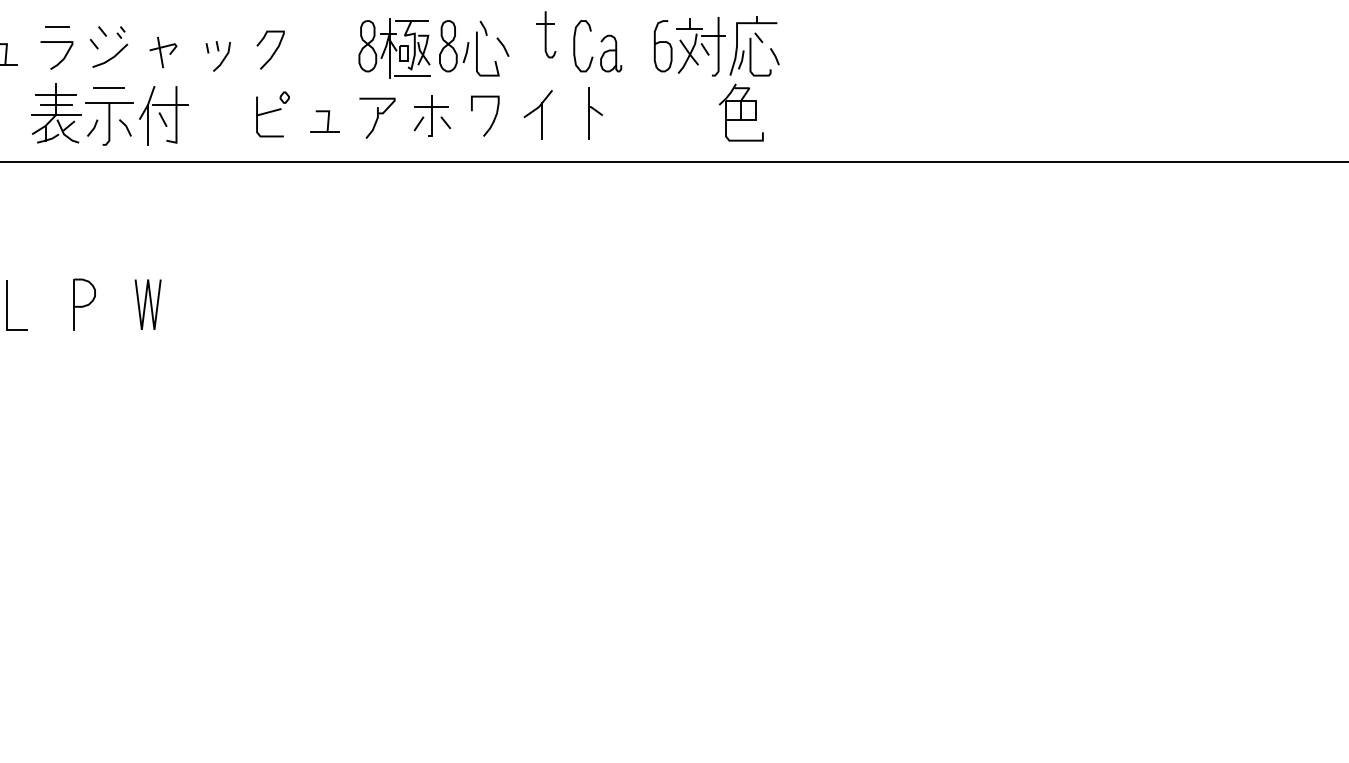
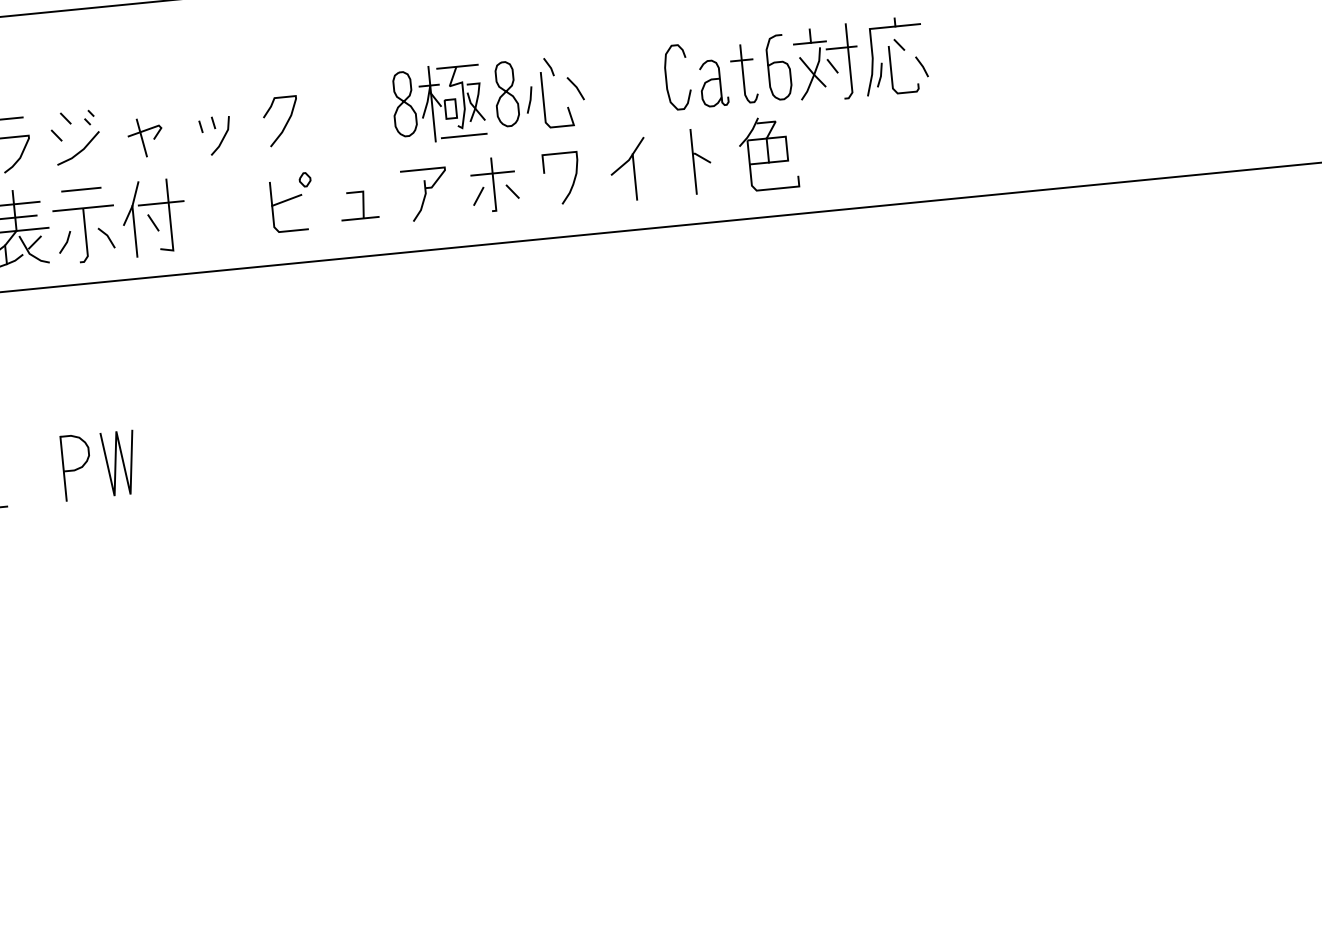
part: (546, 34) -> (744, 73), moved
part: (740, 112) -> (767, 153), moved
line: (146, 303) -> (117, 461), moved

